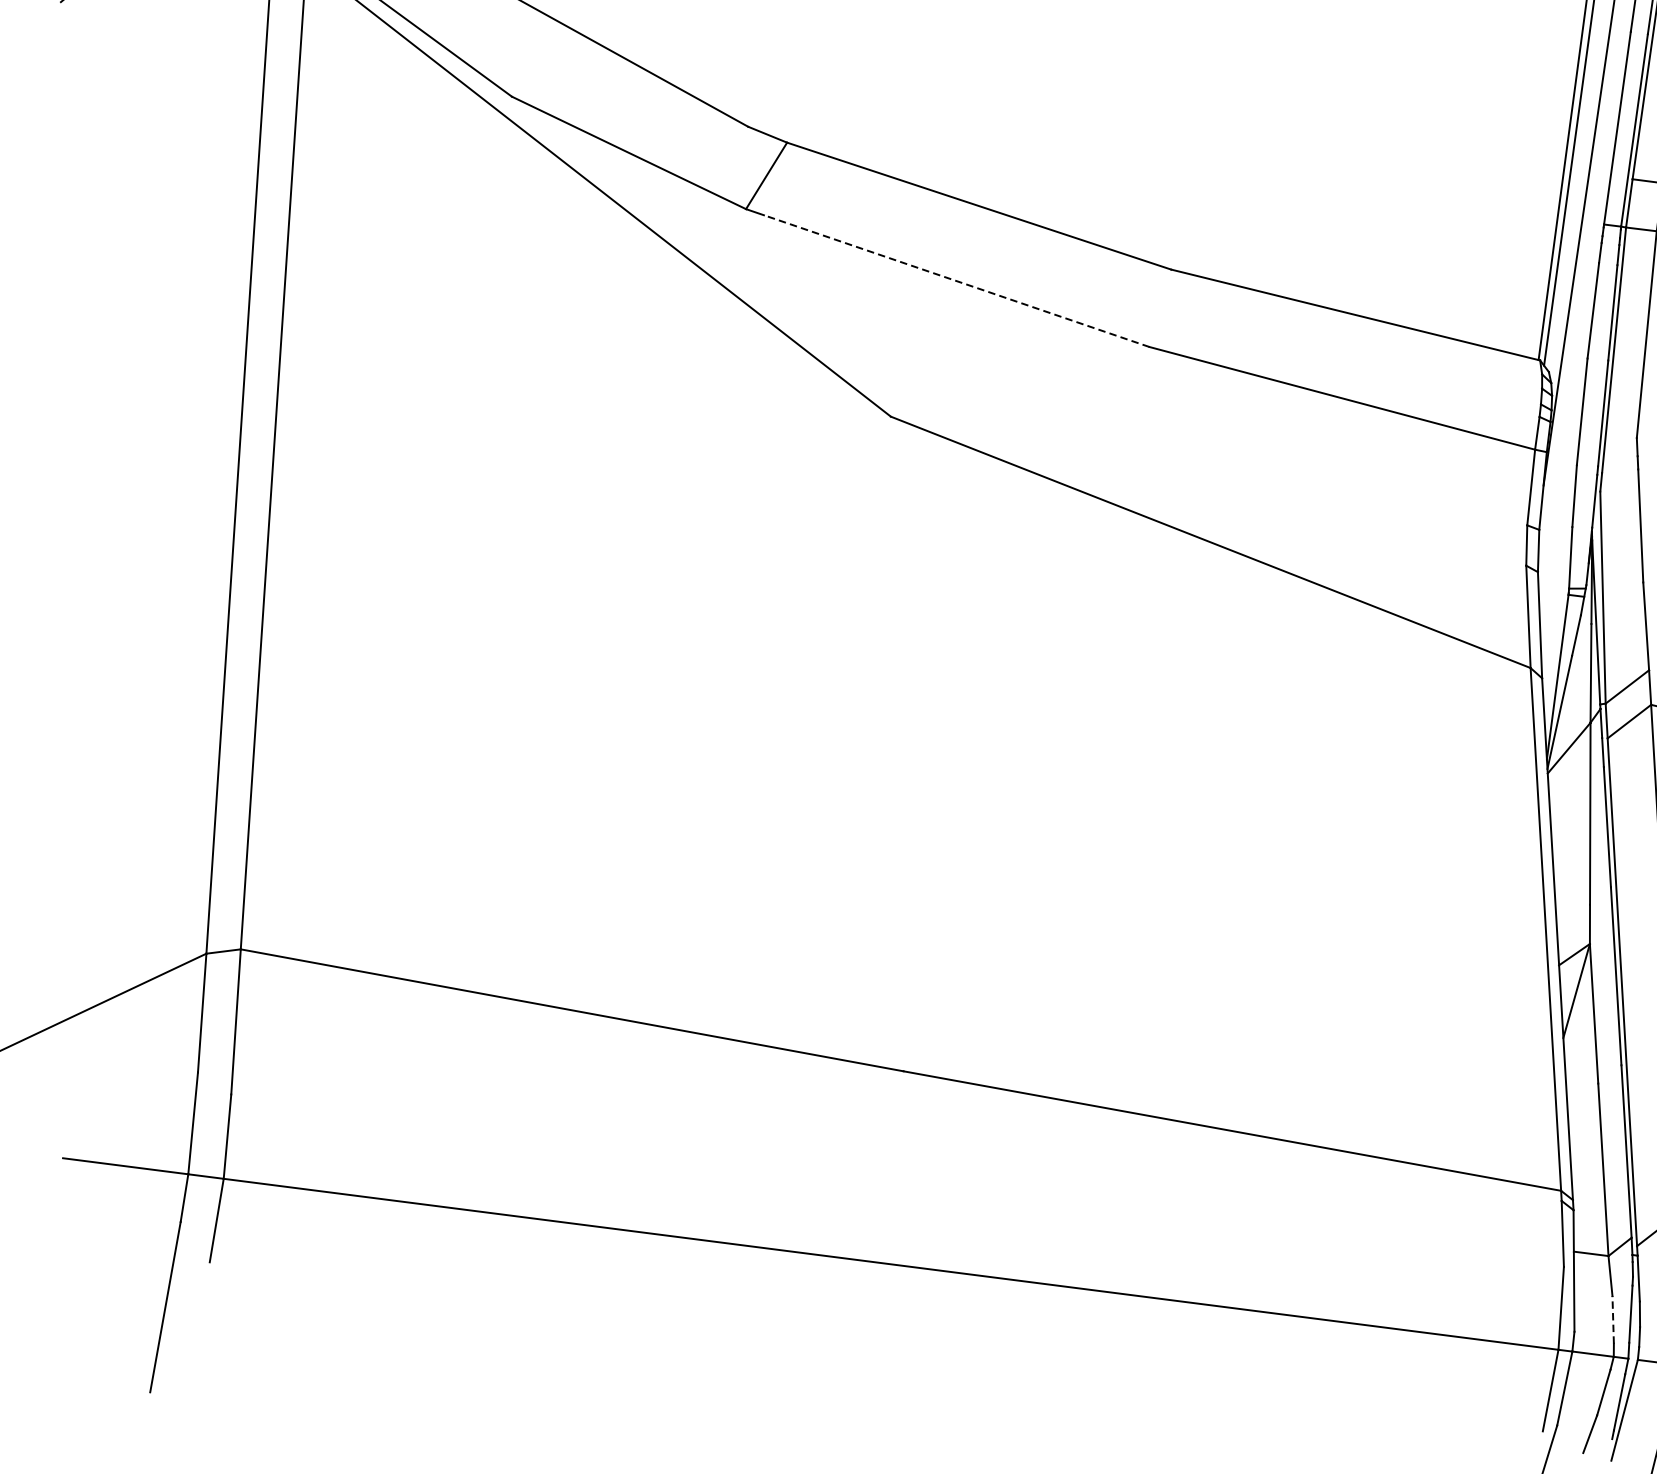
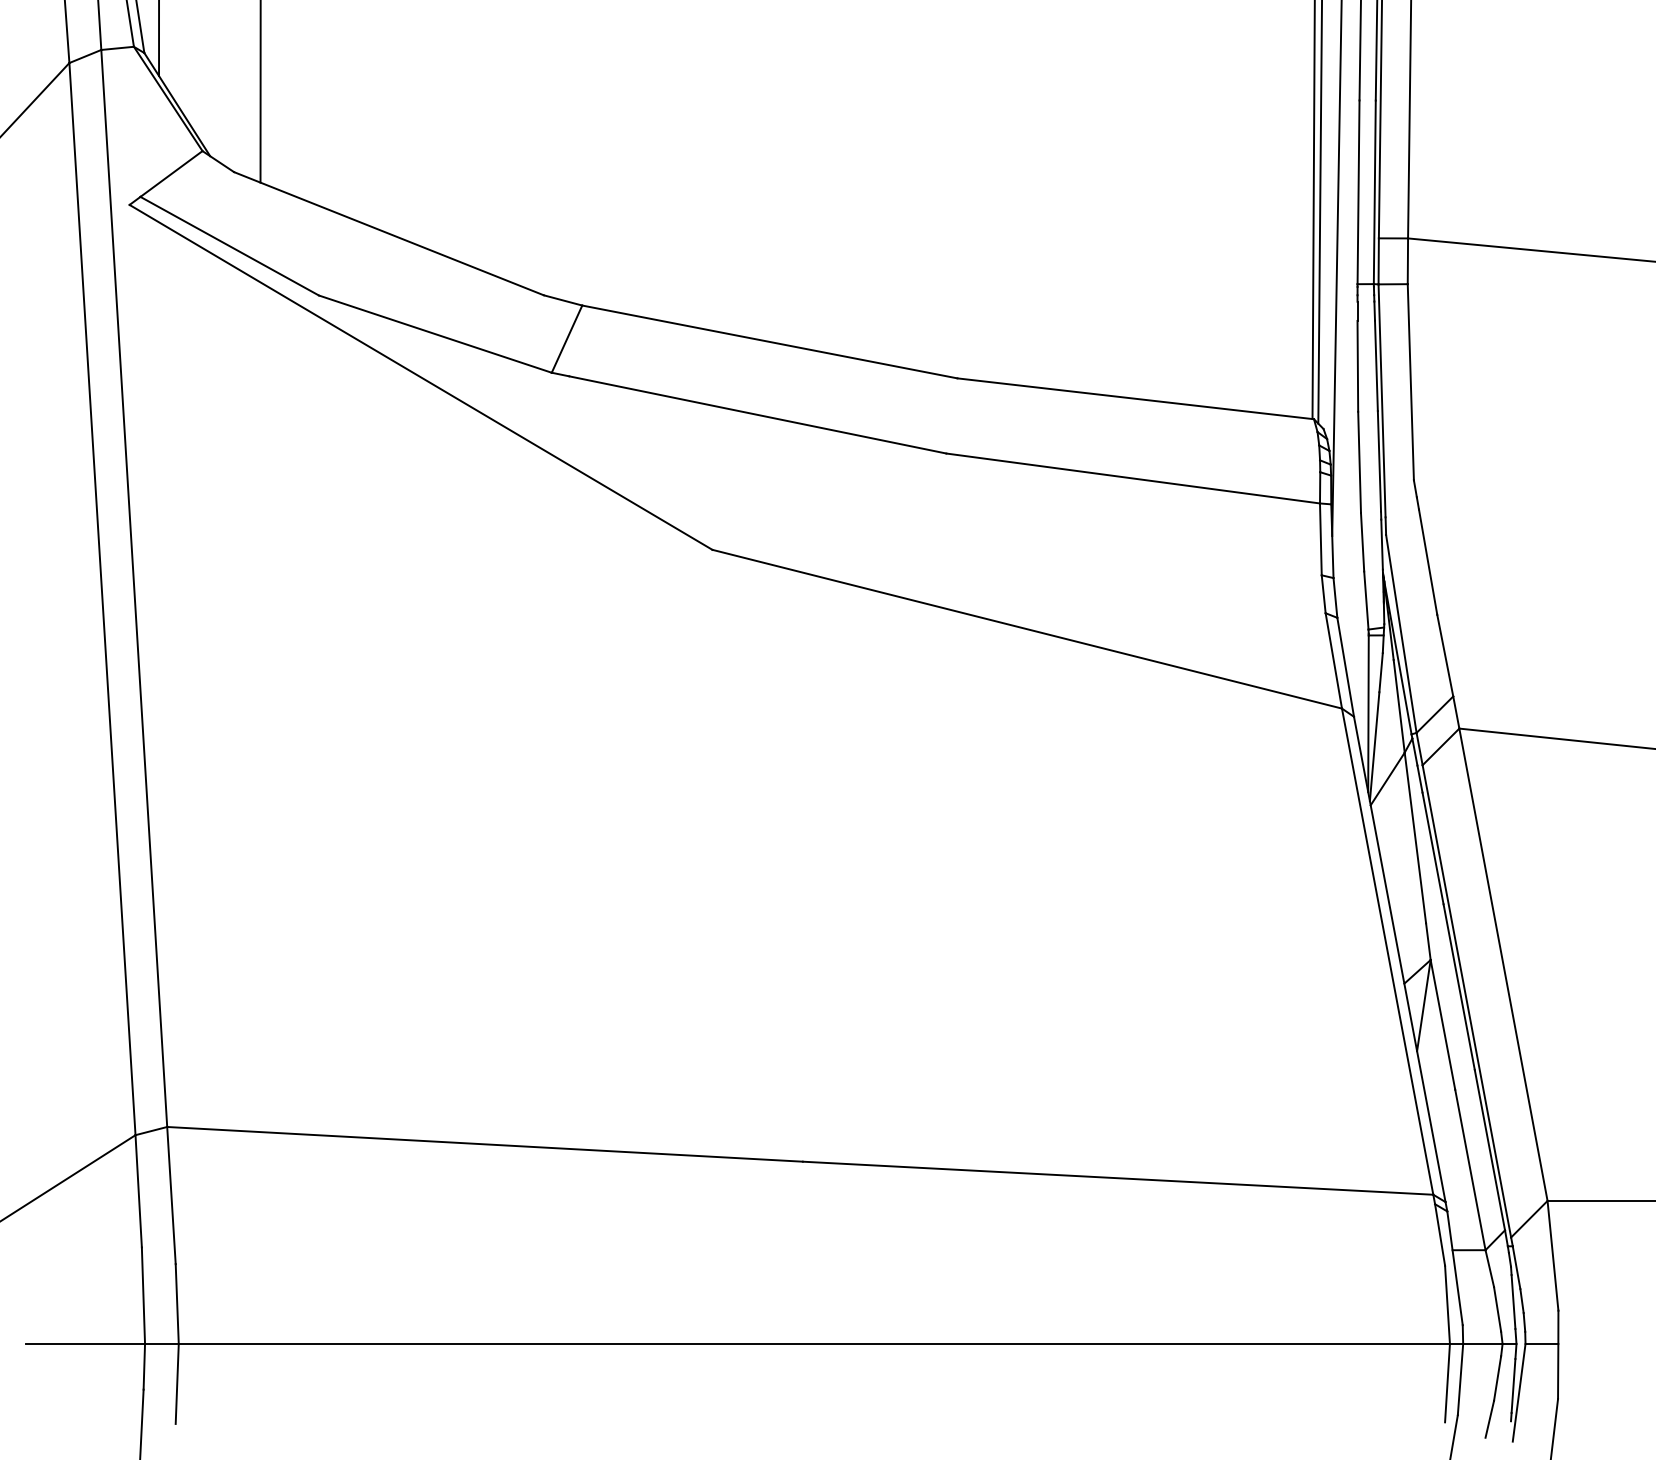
line: (956, 280) -> (757, 414), dashed -> solid
line: (1613, 1319) -> (1497, 1309), dashed -> solid

